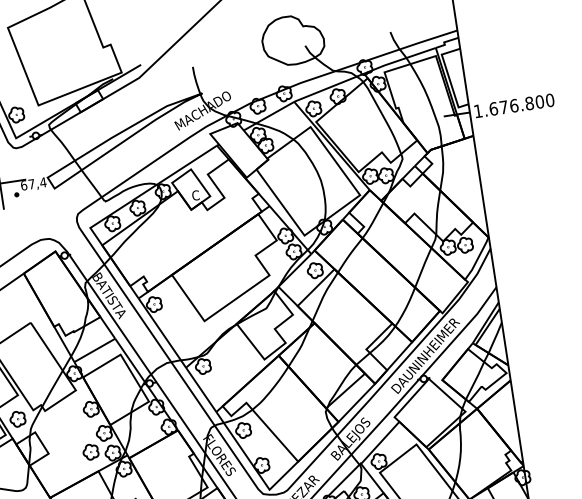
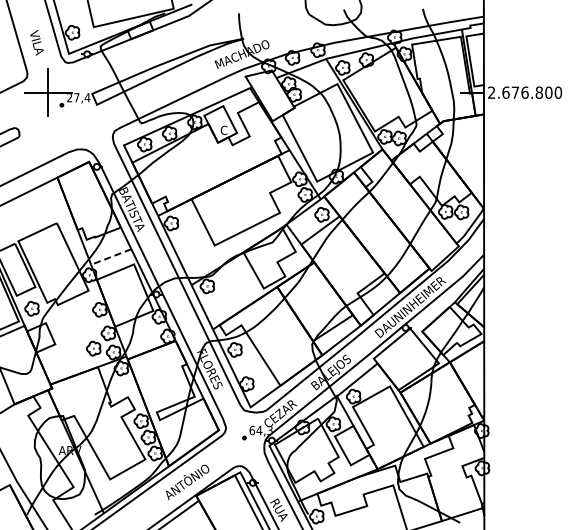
text: (477, 111) -> (491, 92), 1.676.800 -> 2.676.800
text: (23, 186) -> (69, 98), 67,4 -> 27,4
line: (95, 350) -> (111, 257), solid -> dashed

